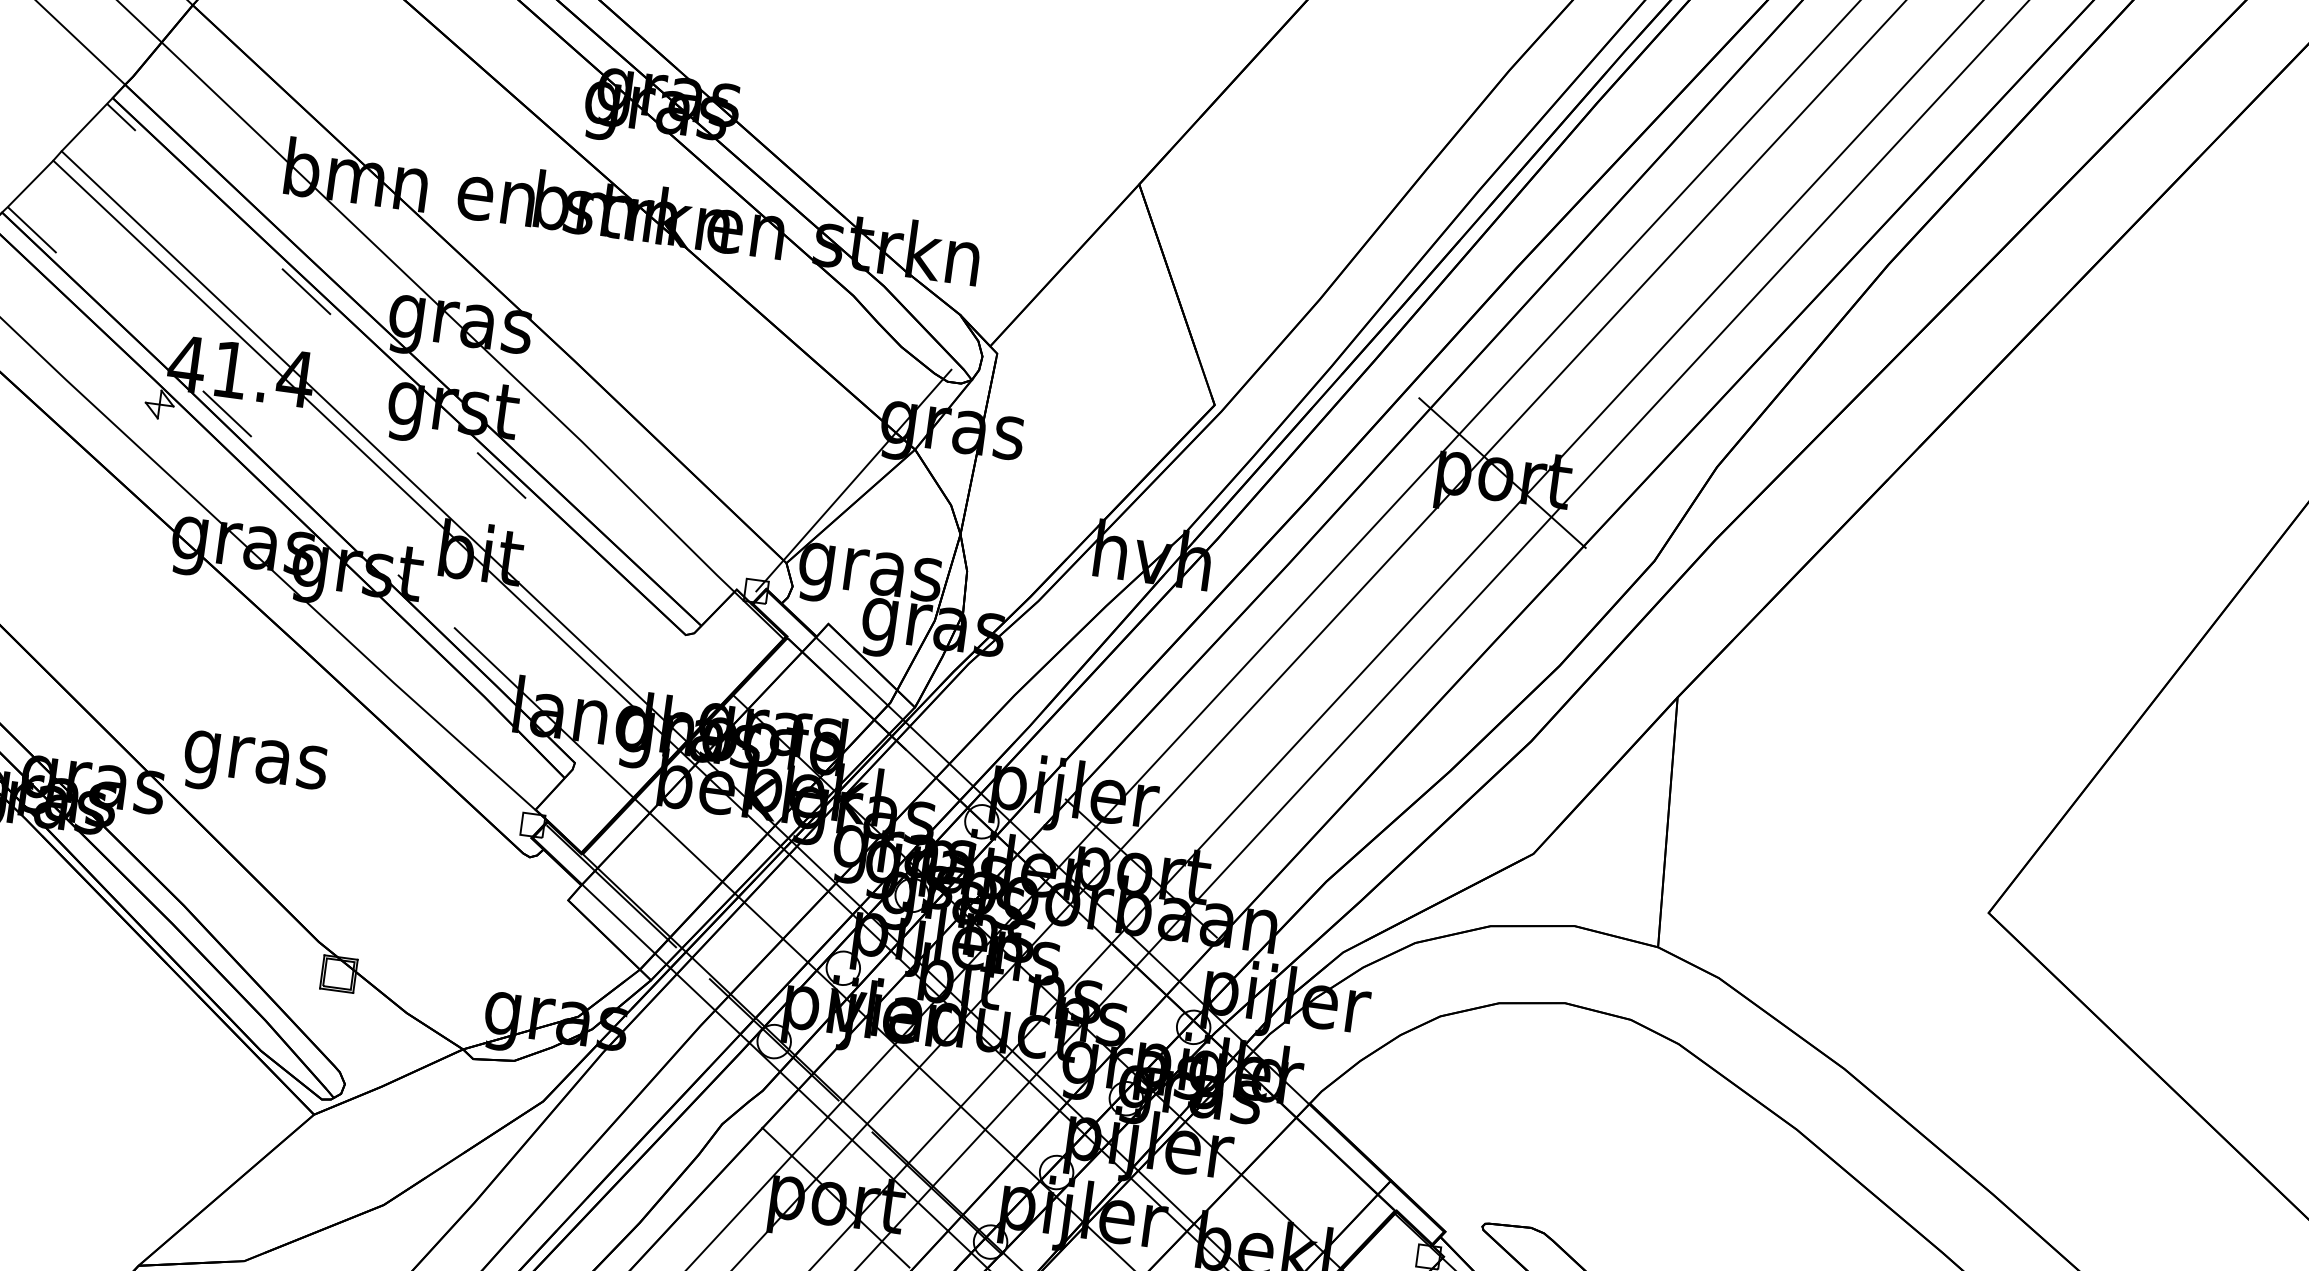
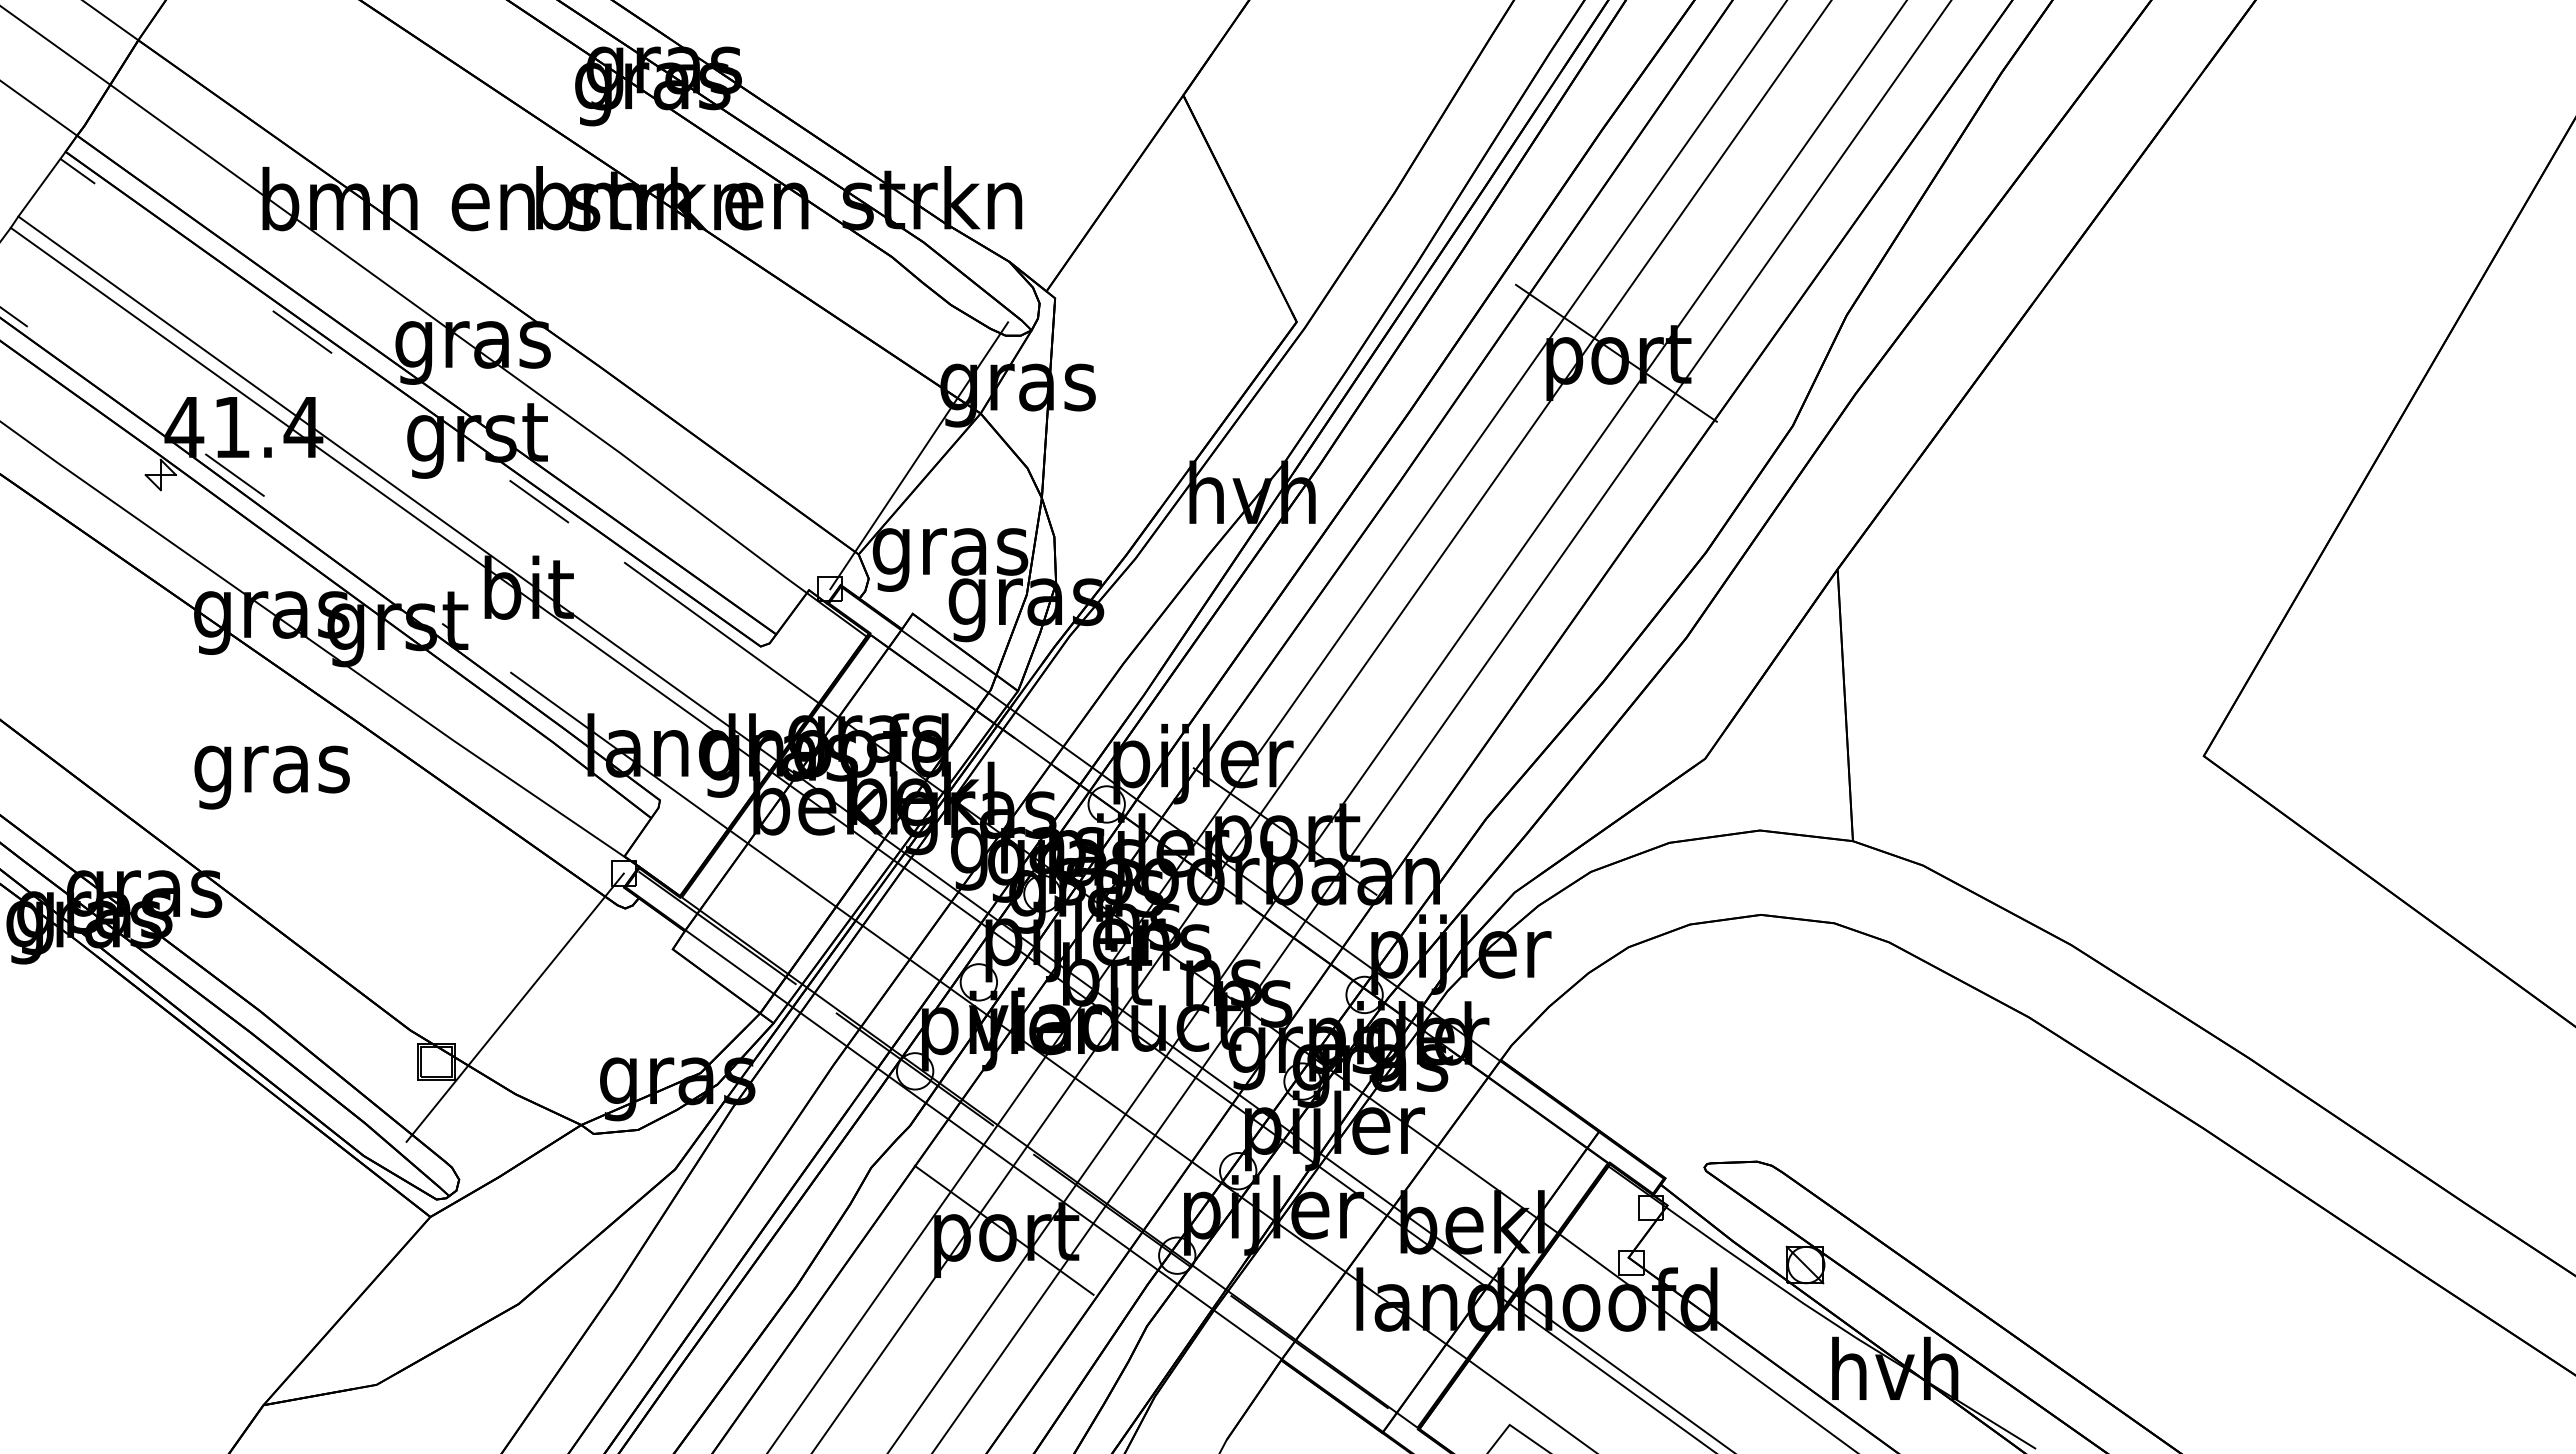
line: (651, 617) -> (721, 632), added
text: (254, 767) -> (271, 777), moved
line: (416, 933) -> (514, 1007), added

